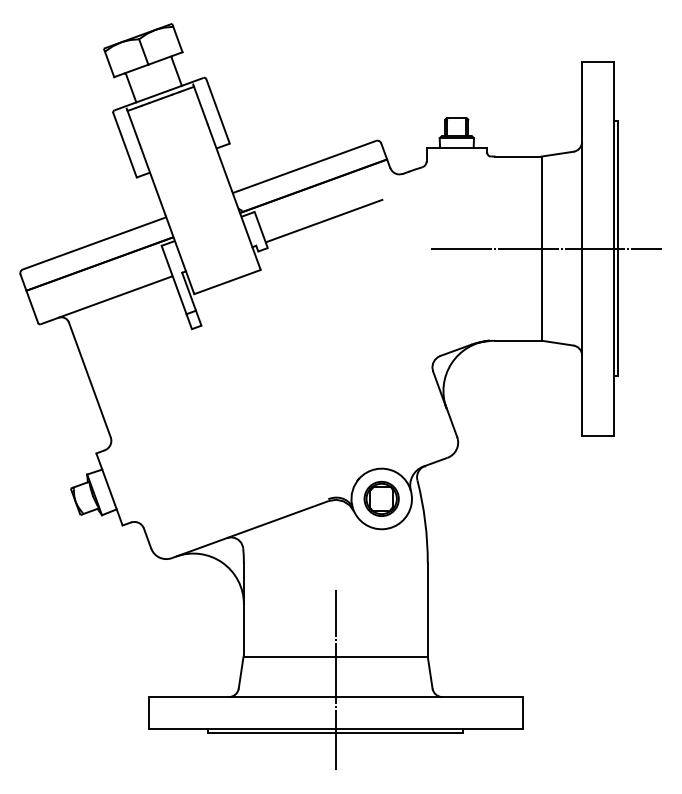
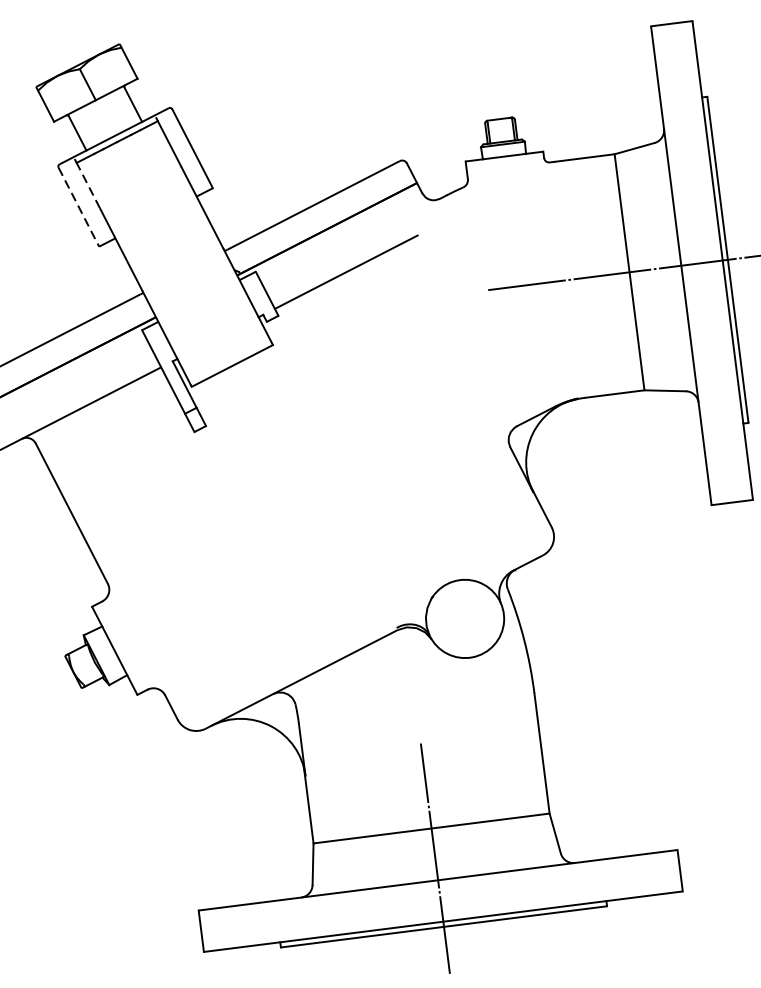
line: (134, 129) -> (88, 185), solid -> dashed
line: (125, 145) -> (79, 207), solid -> dashed
part: (381, 498) -> (464, 618), removed

